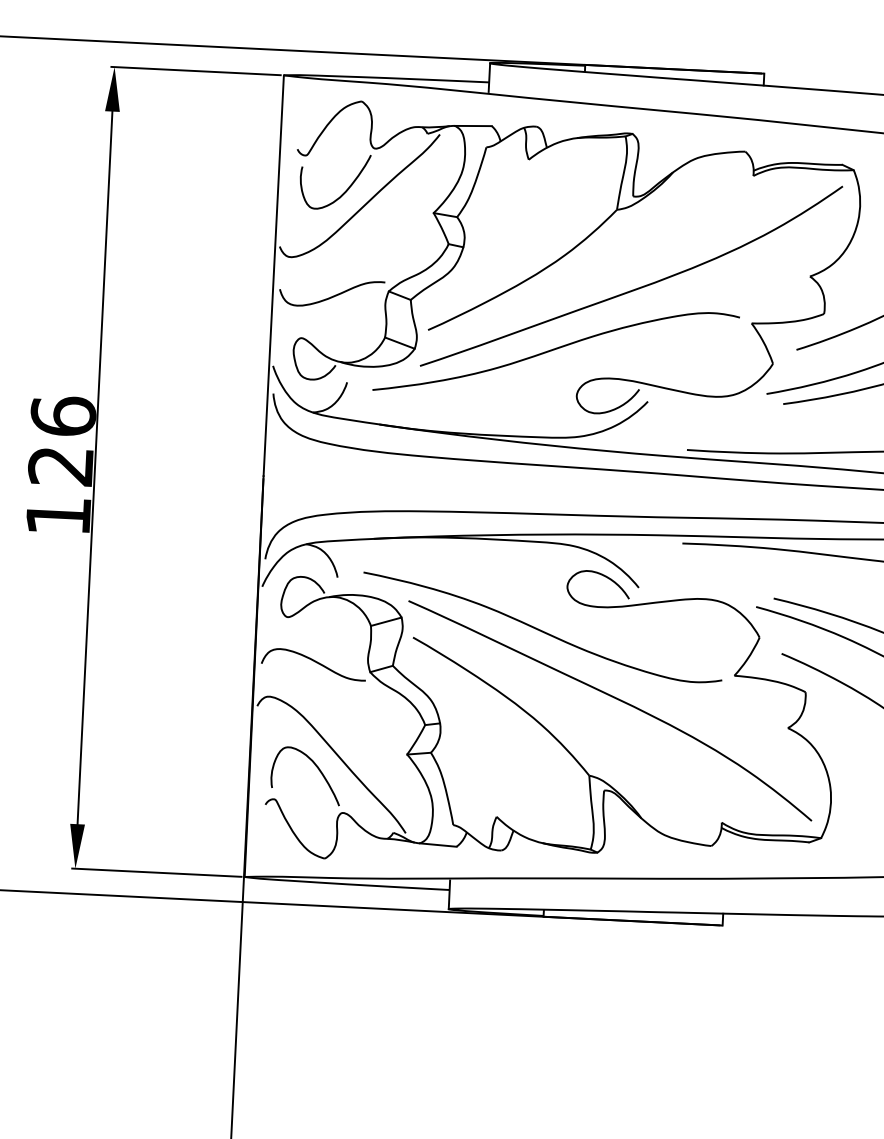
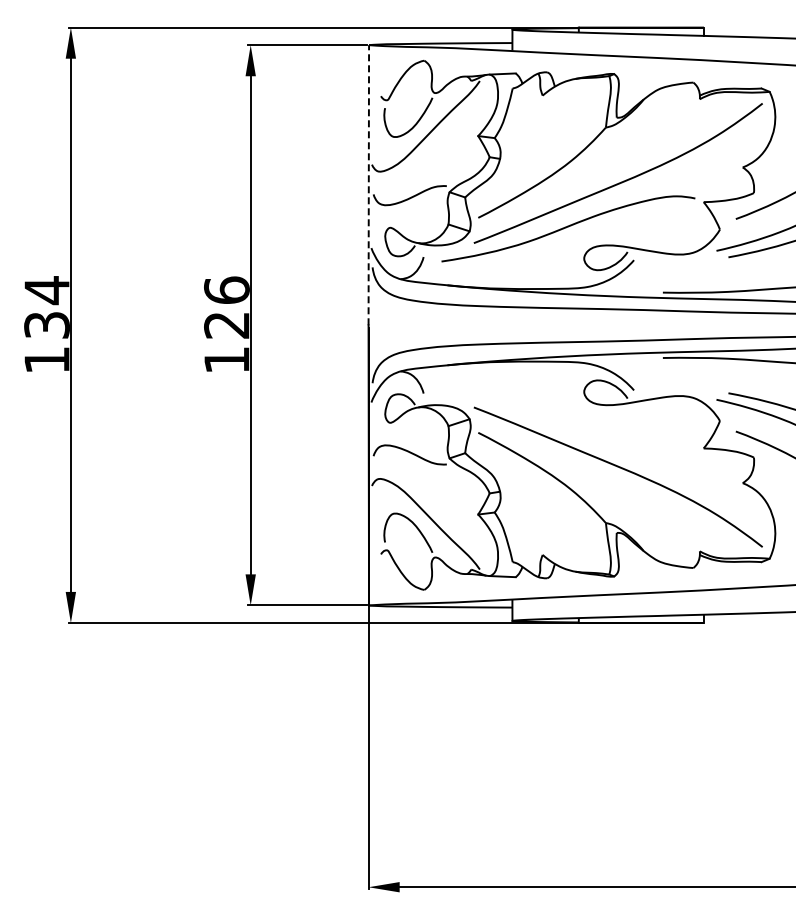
line: (273, 274) -> (368, 184), solid -> dashed
curve: (541, 629) -> (567, 422), removed

